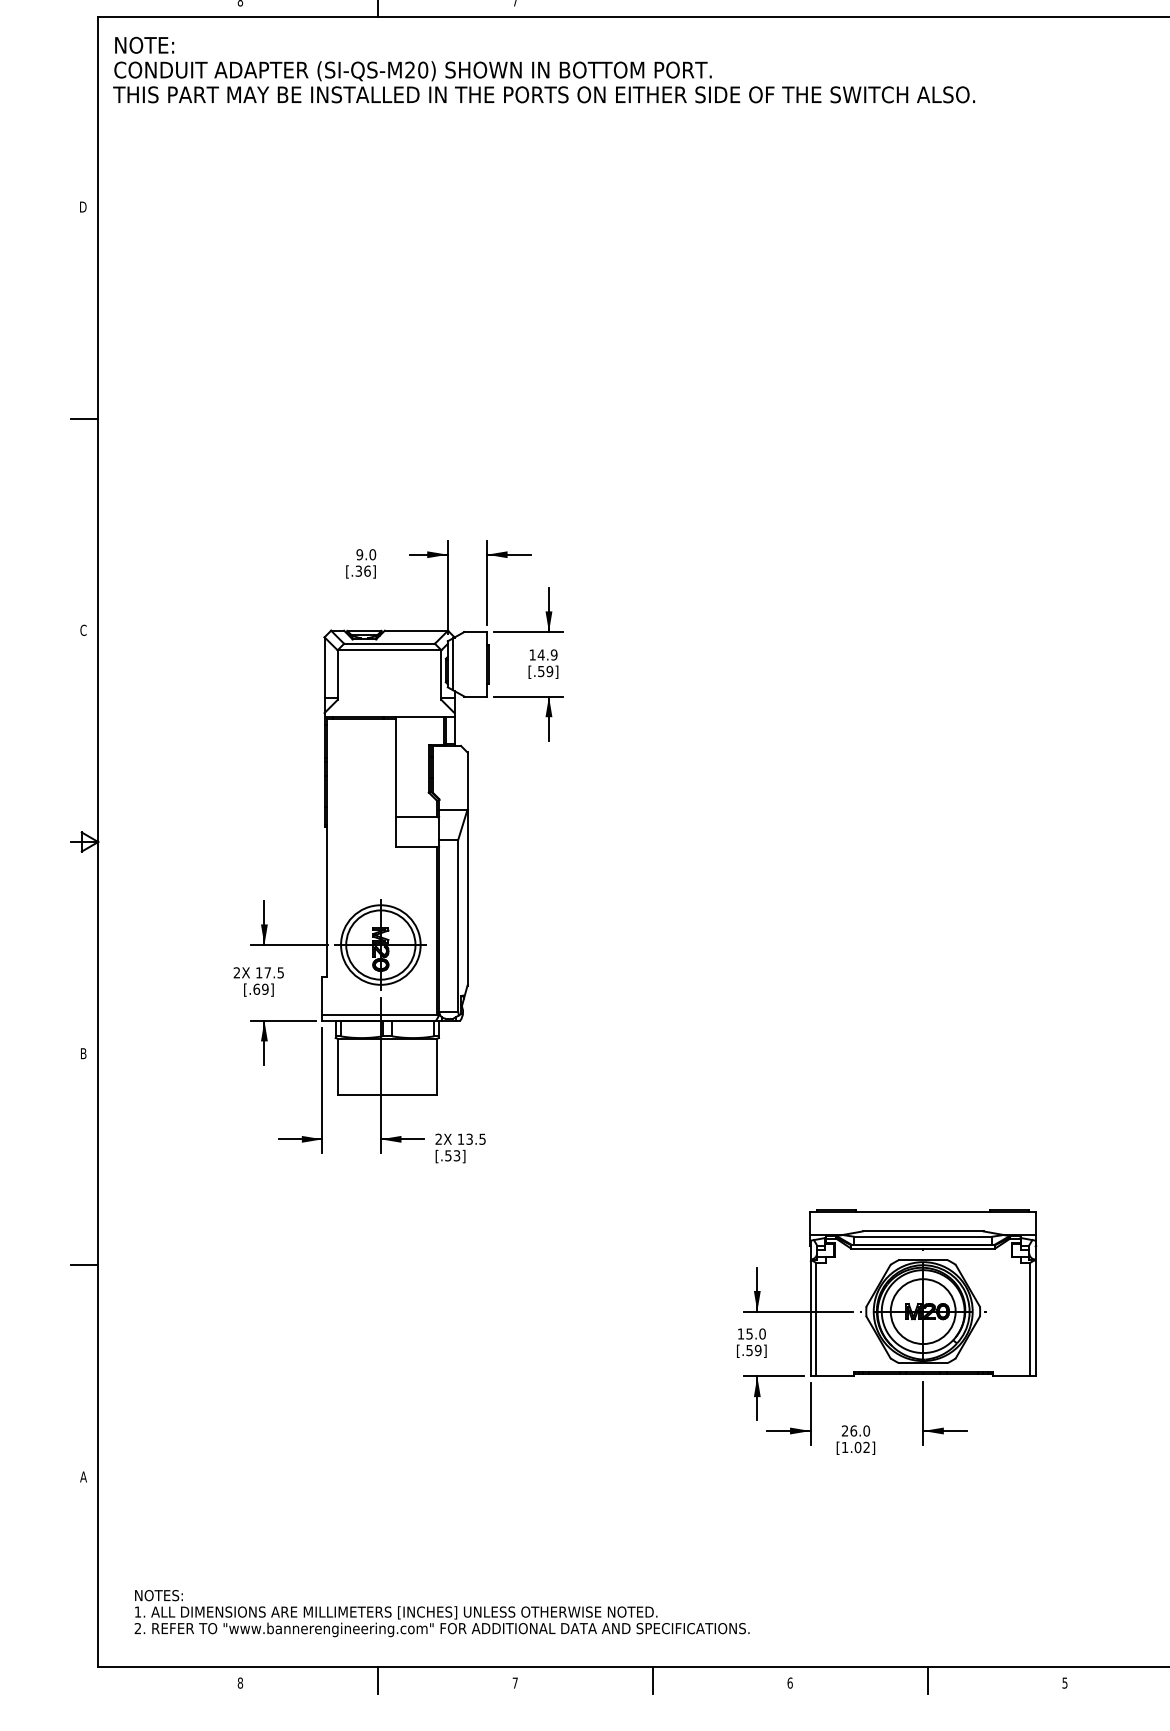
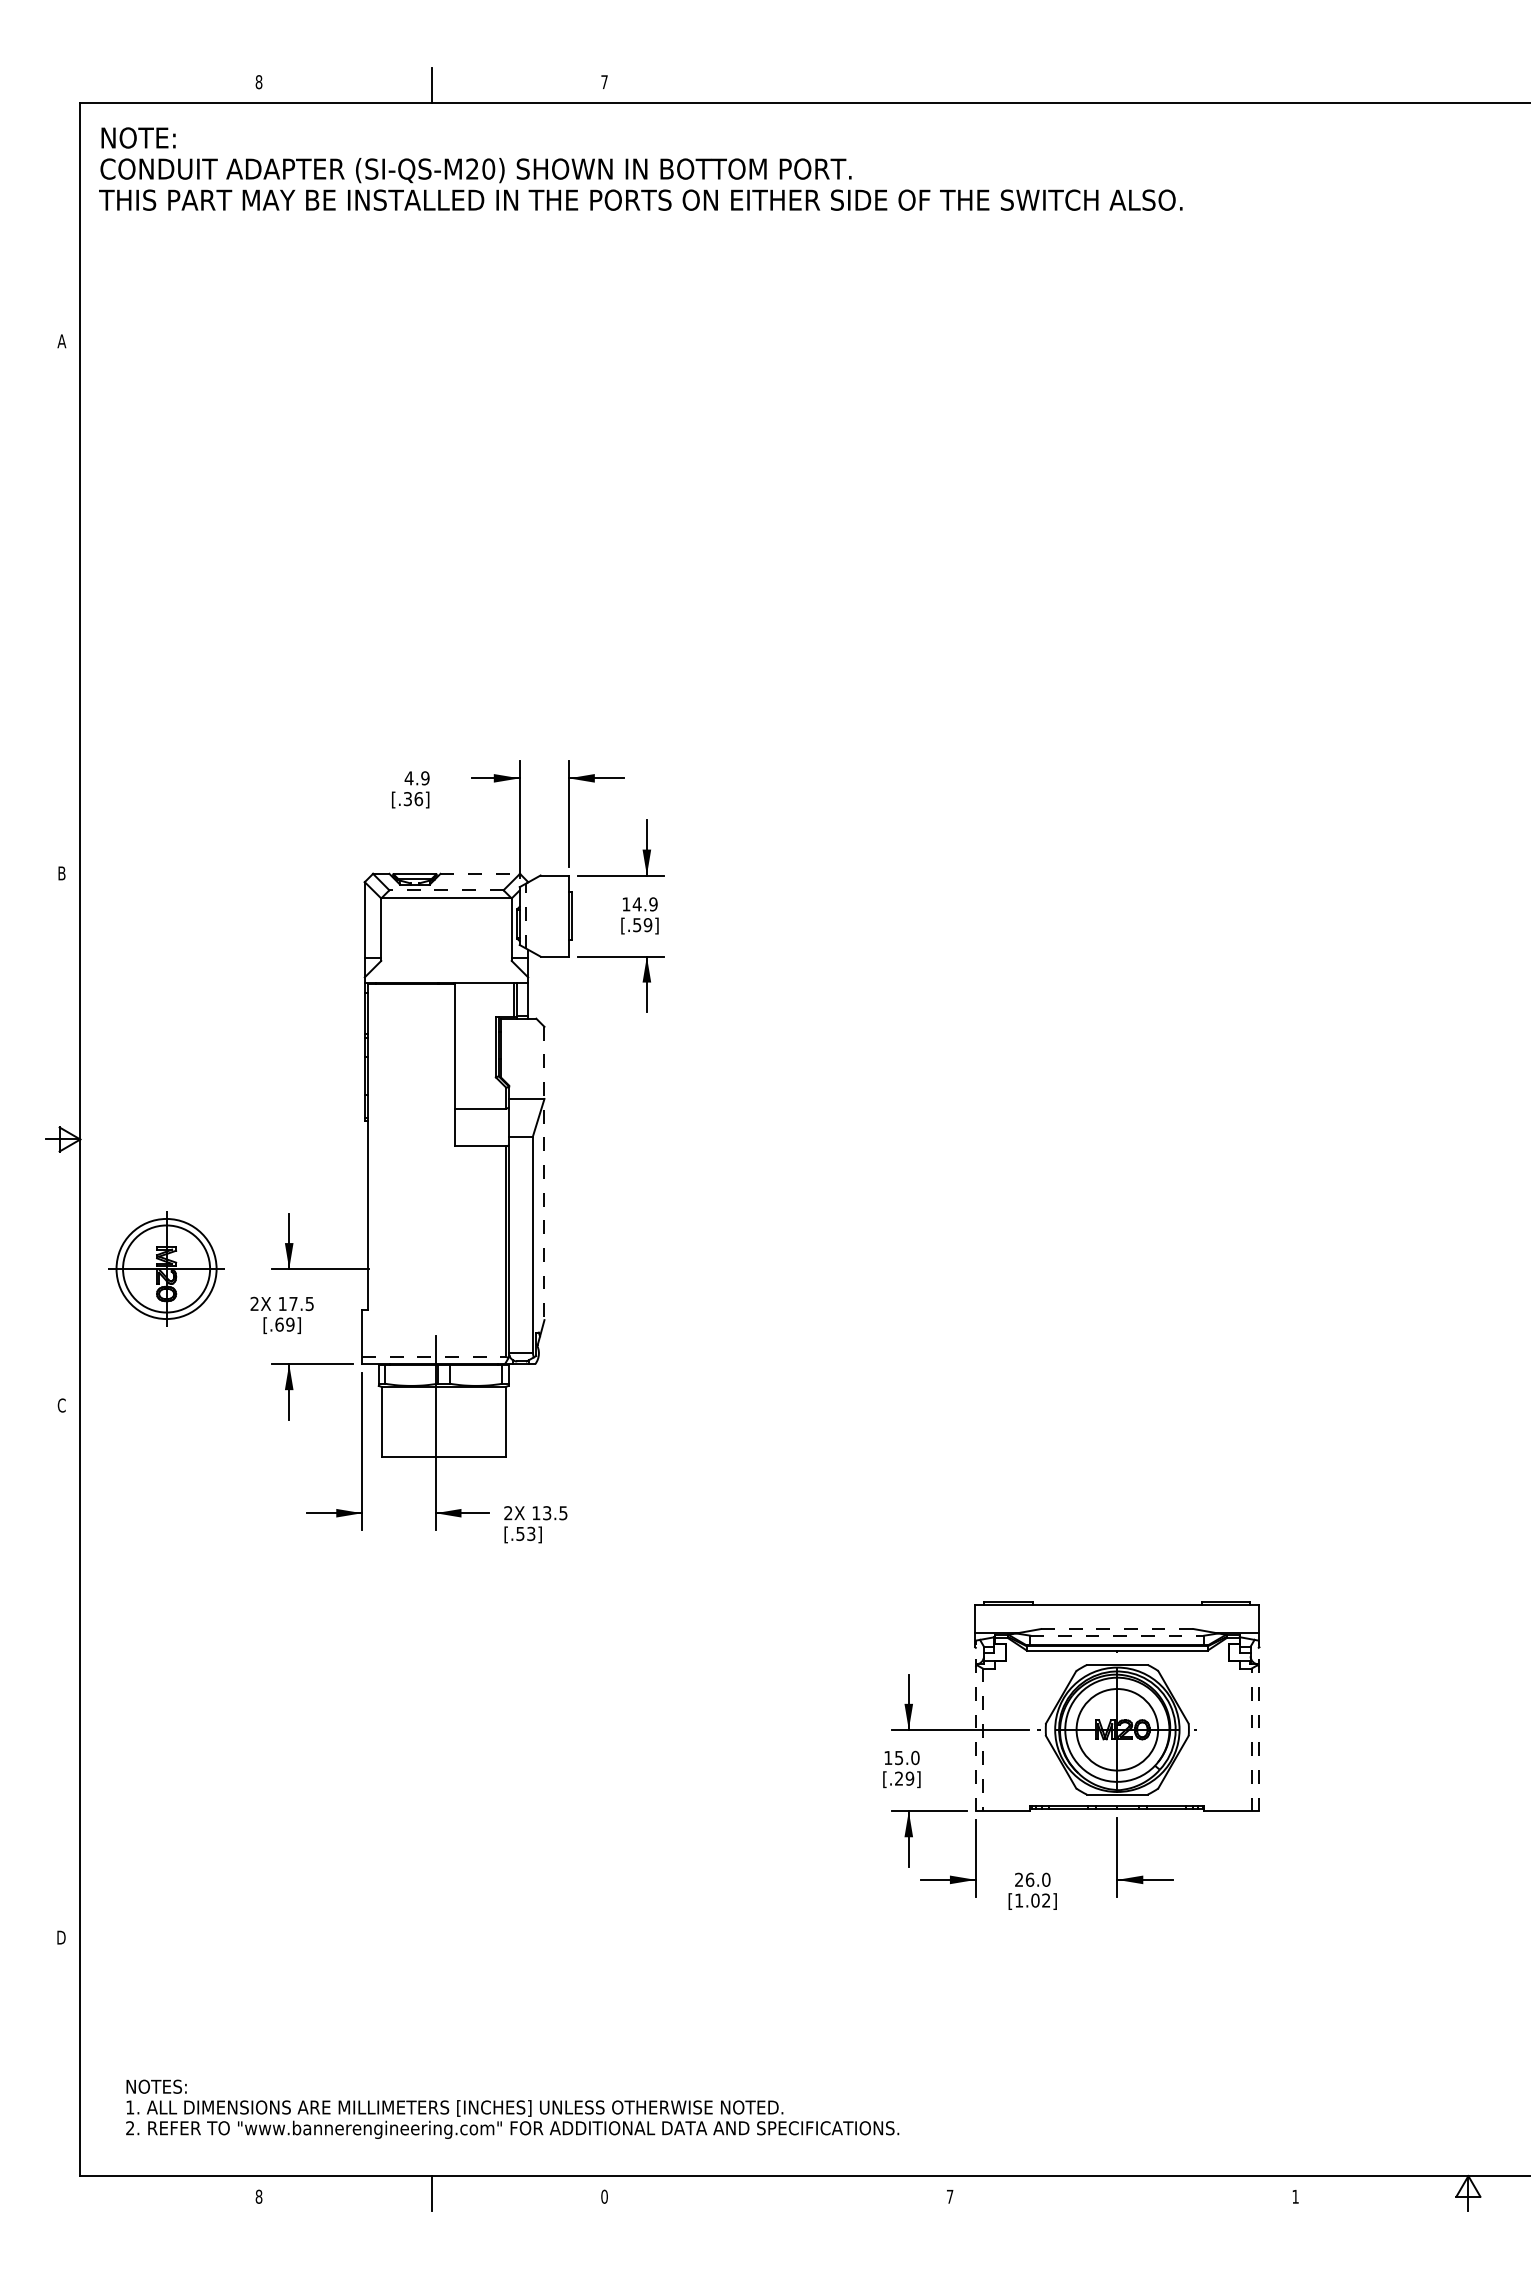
text: (83, 207) -> (61, 341), D -> A
line: (84, 418) -> (62, 607), removed
text: (365, 554) -> (416, 778), 9.0 -> 4.9
text: (83, 630) -> (61, 873), C -> B
line: (416, 630) -> (480, 873), solid -> dashed
line: (388, 643) -> (445, 890), solid -> dashed
line: (453, 664) -> (526, 916), solid -> dashed
line: (467, 869) -> (544, 1173), solid -> dashed
part: (380, 944) -> (166, 1268), moved
line: (380, 1015) -> (434, 1357), solid -> dashed
text: (83, 1053) -> (61, 1405), B -> C
line: (923, 1231) -> (1117, 1629), solid -> dashed
line: (923, 1236) -> (1117, 1635), solid -> dashed
line: (84, 1265) -> (62, 1671), removed
line: (810, 1308) -> (975, 1725), solid -> dashed
line: (1035, 1308) -> (1258, 1725), solid -> dashed
line: (1029, 1319) -> (1251, 1739), solid -> dashed
line: (815, 1320) -> (982, 1740), solid -> dashed
text: (749, 1350) -> (899, 1778), [.59] -> [.29]
text: (83, 1476) -> (61, 1937), A -> D
line: (652, 1680) -> (777, 2193), removed
line: (927, 1680) -> (1122, 2193), removed
text: (515, 1682) -> (604, 2196), 7 -> 0
text: (789, 1682) -> (949, 2196), 6 -> 7
text: (1064, 1682) -> (1295, 2196), 5 -> 1

